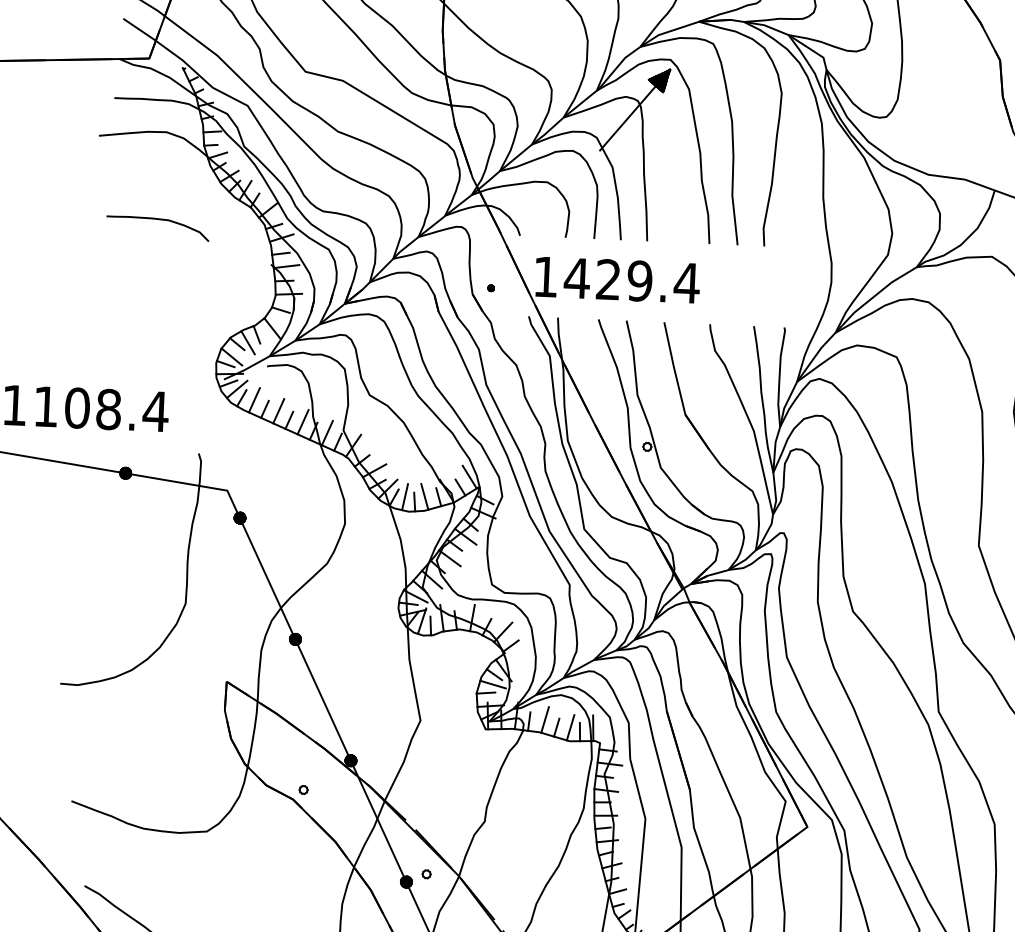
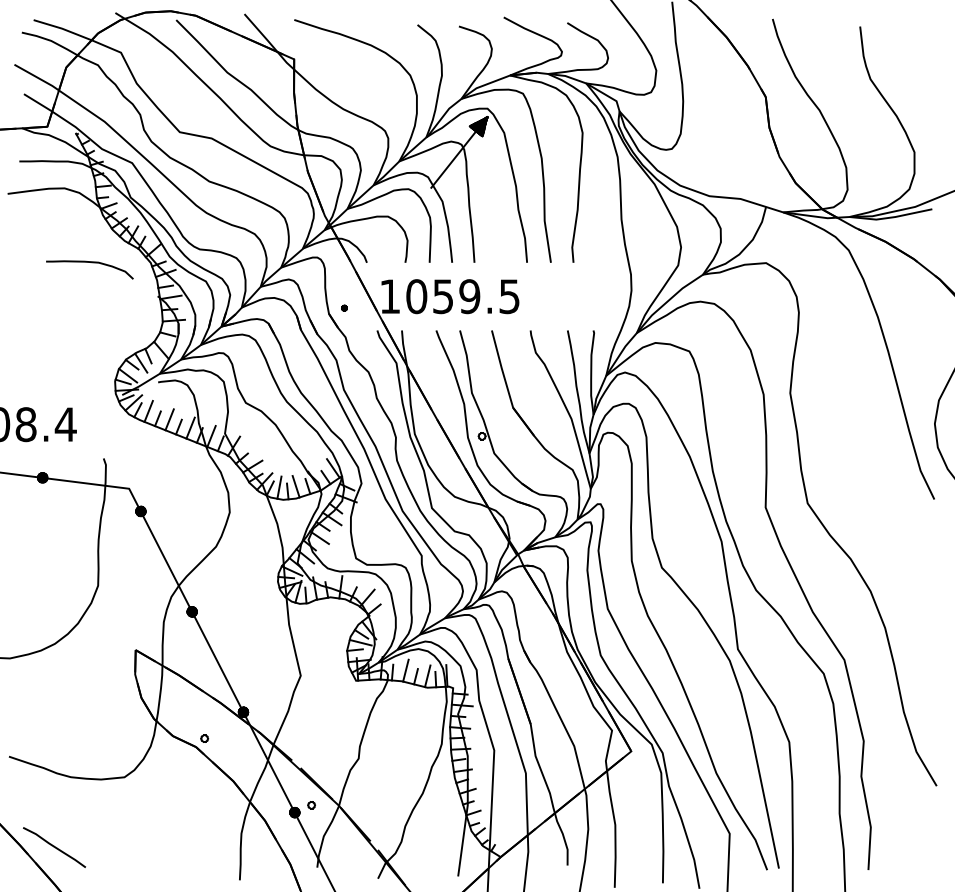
curve: (160, 220) -> (91, 263), moved
text: (631, 280) -> (462, 296), 1429.4 -> 1059.5

